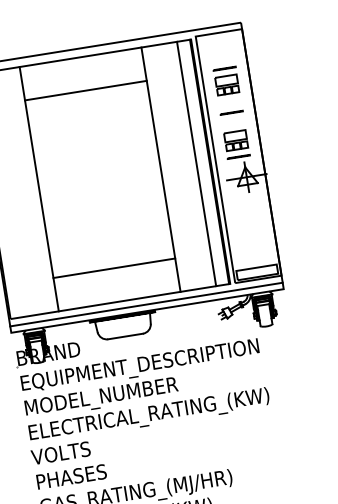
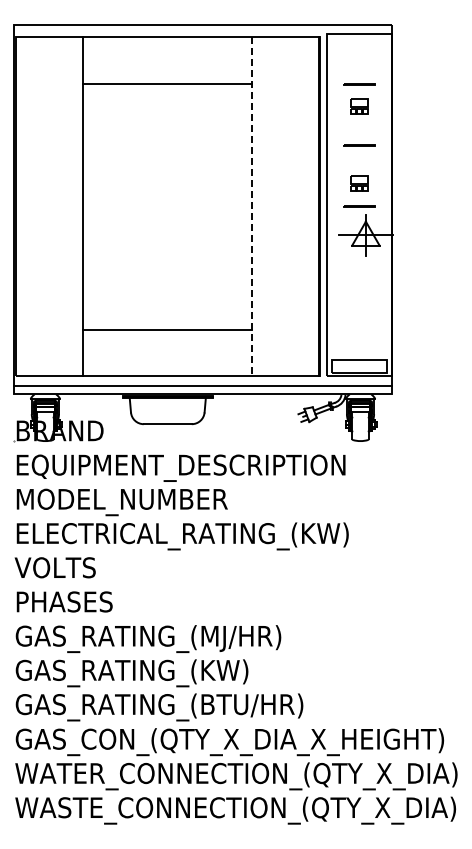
part: (227, 84) -> (359, 106), size x0.6
part: (236, 140) -> (359, 183), size x0.6
line: (196, 163) -> (300, 206), removed
line: (160, 170) -> (251, 207), solid -> dashed

